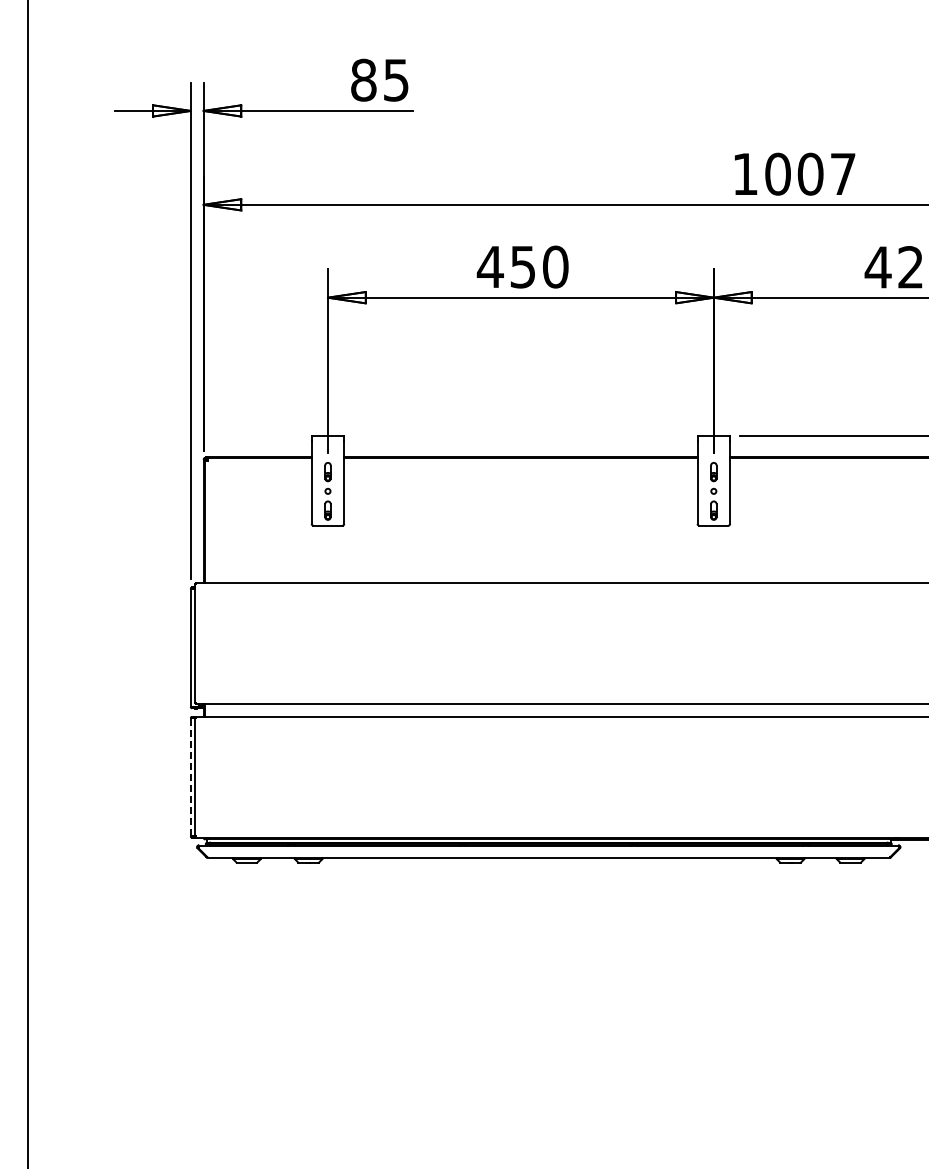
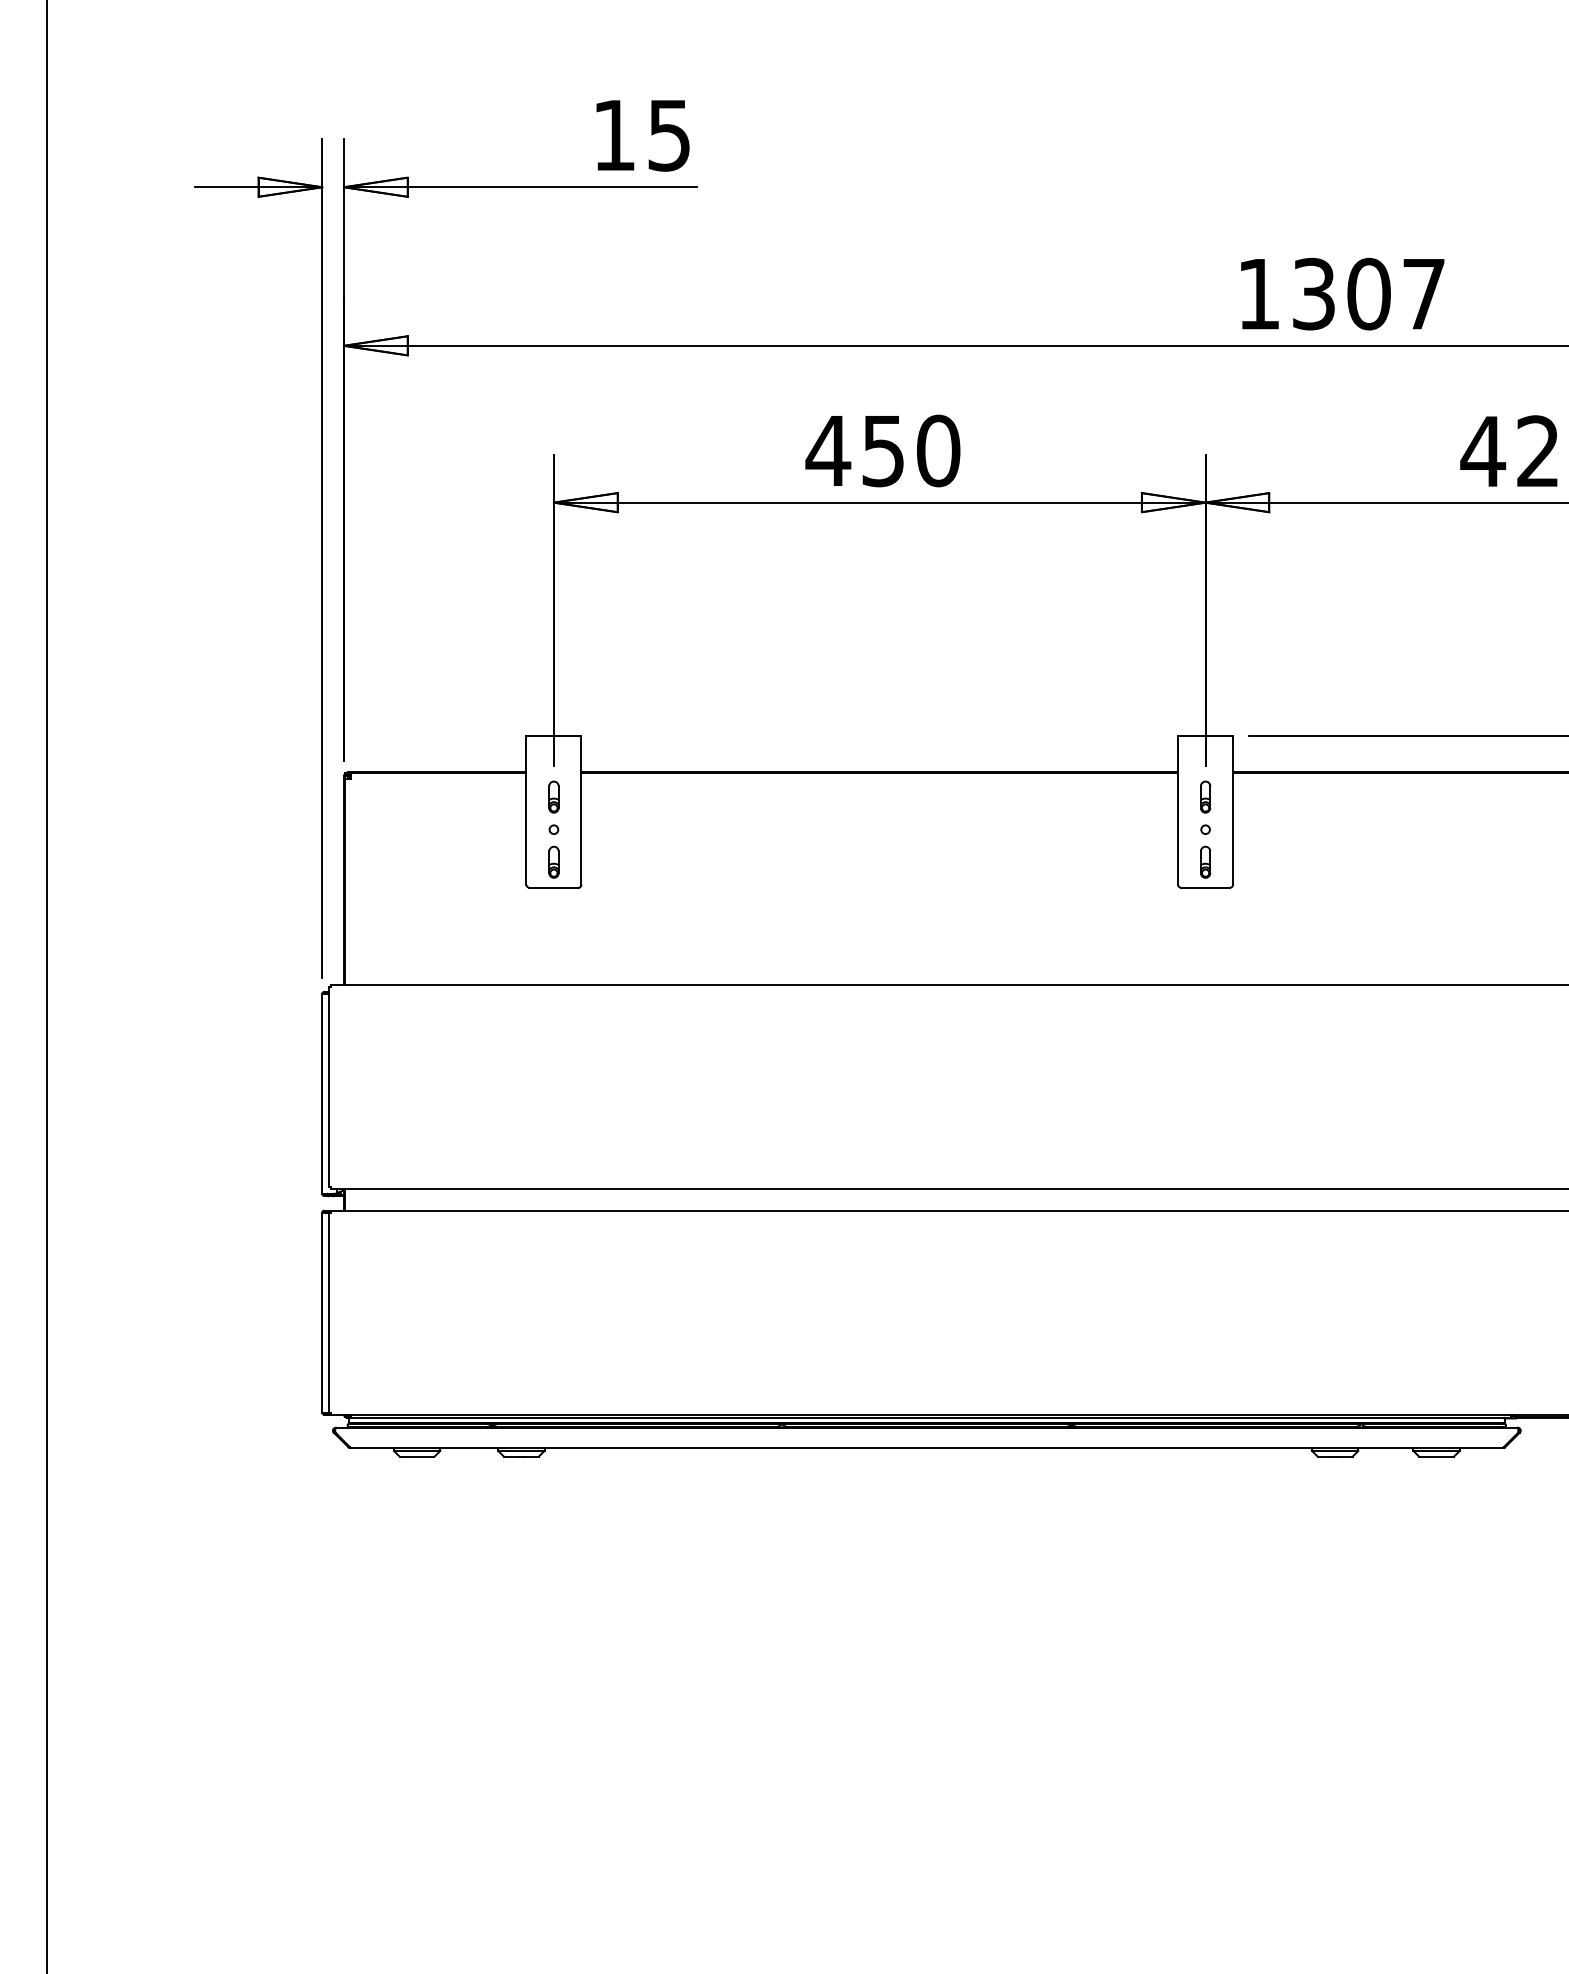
text: (363, 79) -> (613, 134), 85 -> 15
text: (777, 173) -> (1313, 292), 1007 -> 1307
line: (190, 776) -> (321, 1311), dashed -> solid

